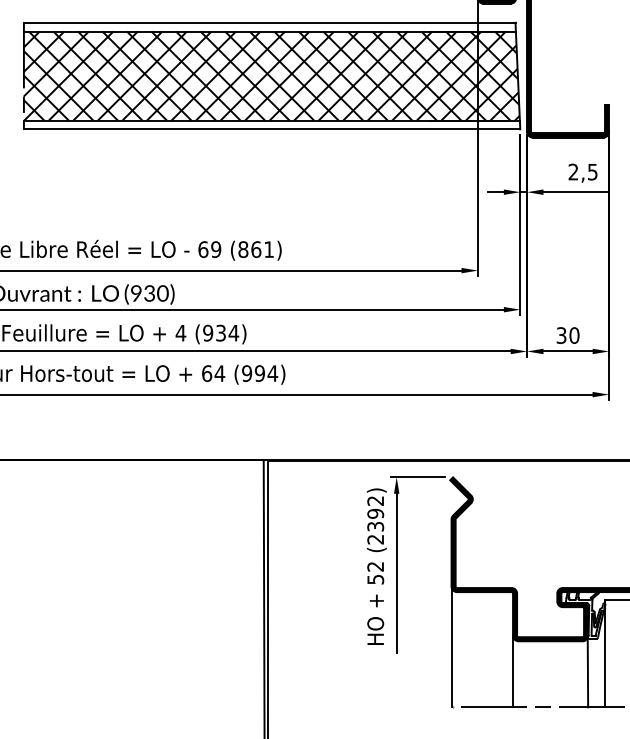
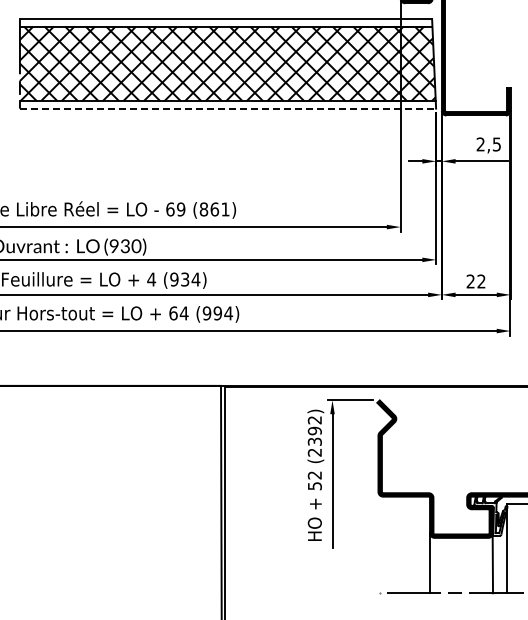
line: (272, 129) -> (228, 108), solid -> dashed
text: (567, 335) -> (475, 281), 30 -> 22
line: (451, 646) -> (378, 542), removed

